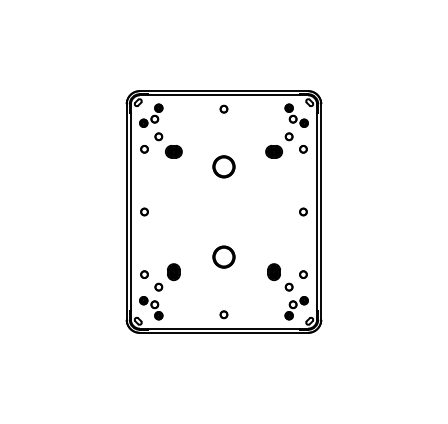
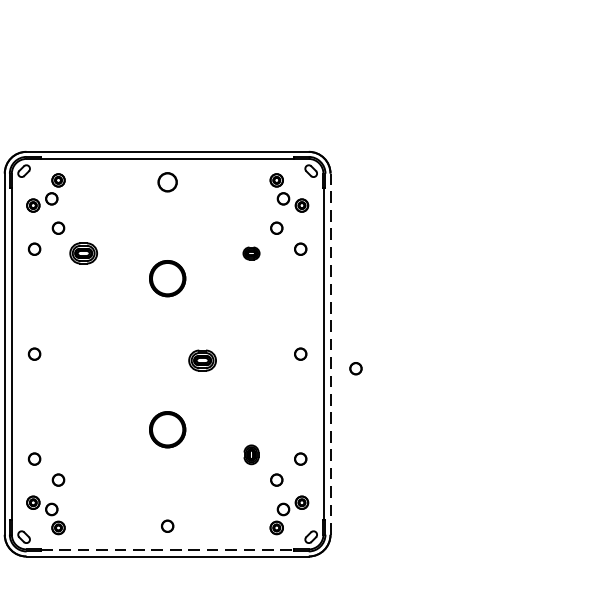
part: (223, 108) -> (166, 180), size x1.6
part: (273, 151) -> (250, 252), size x0.6
line: (321, 212) -> (330, 355), solid -> dashed
part: (244, 215) -> (201, 360), added
part: (336, 220) -> (356, 368), added
part: (173, 271) -> (83, 453), removed
part: (273, 271) -> (250, 453), size x0.7
line: (223, 328) -> (166, 549), solid -> dashed

